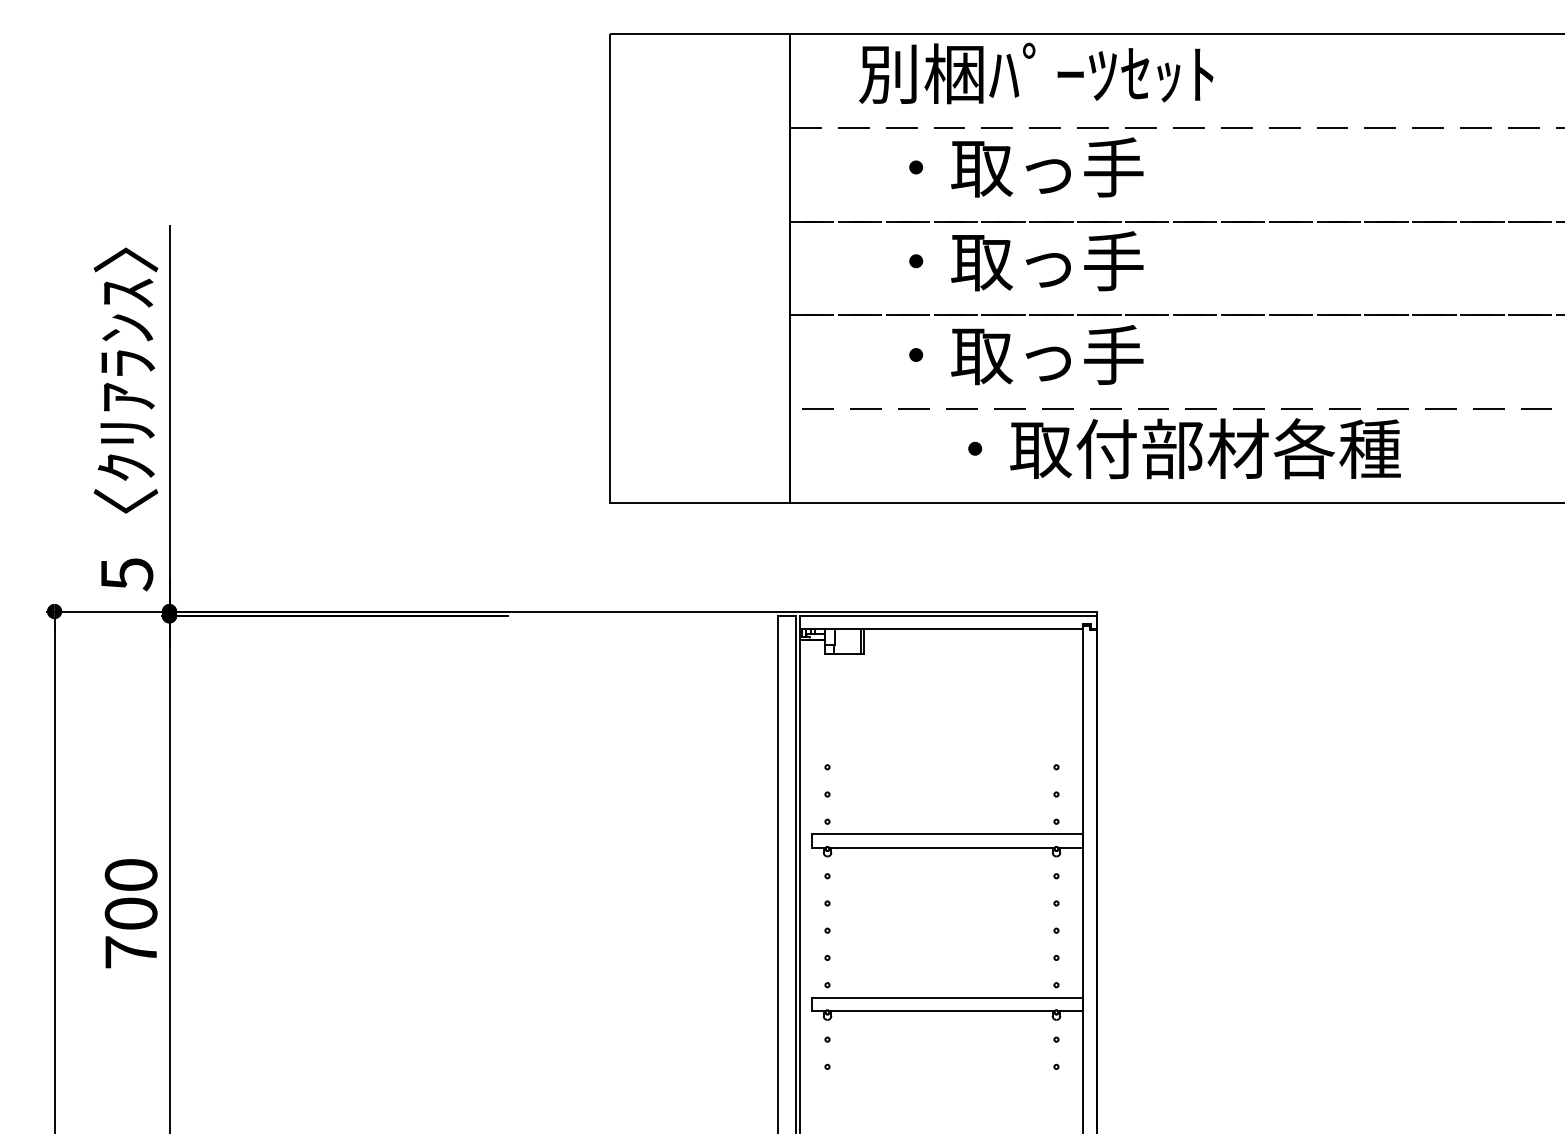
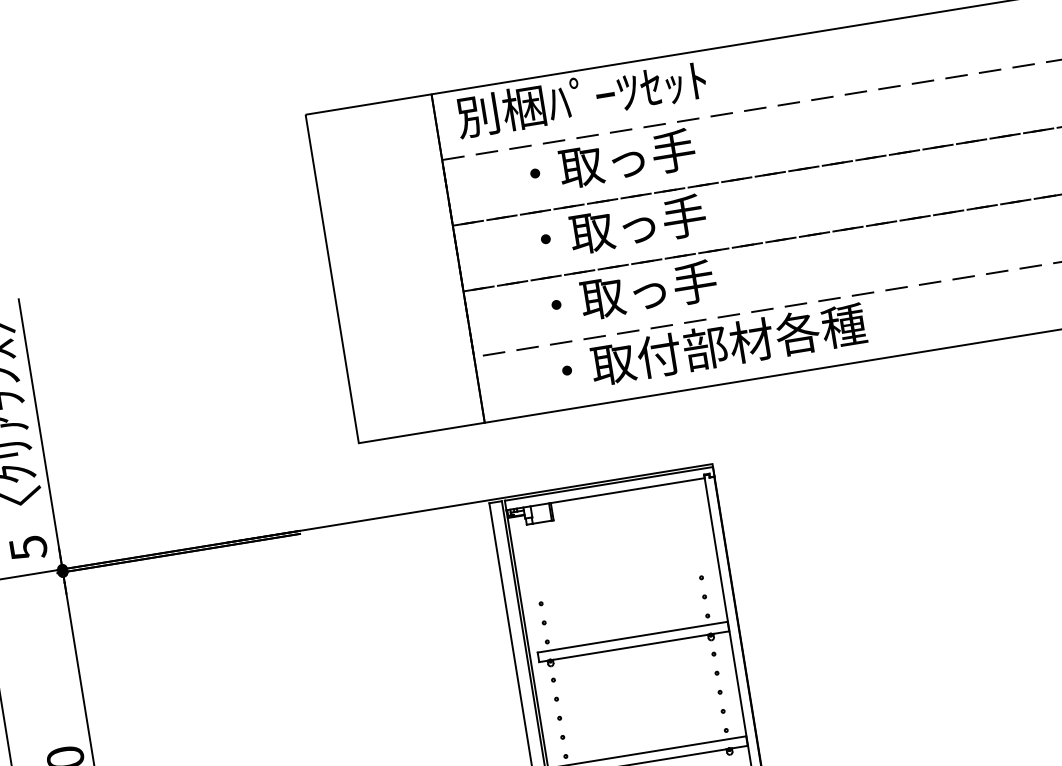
text: (1036, 73) -> (581, 98), moved
text: (1184, 448) -> (713, 346), moved

